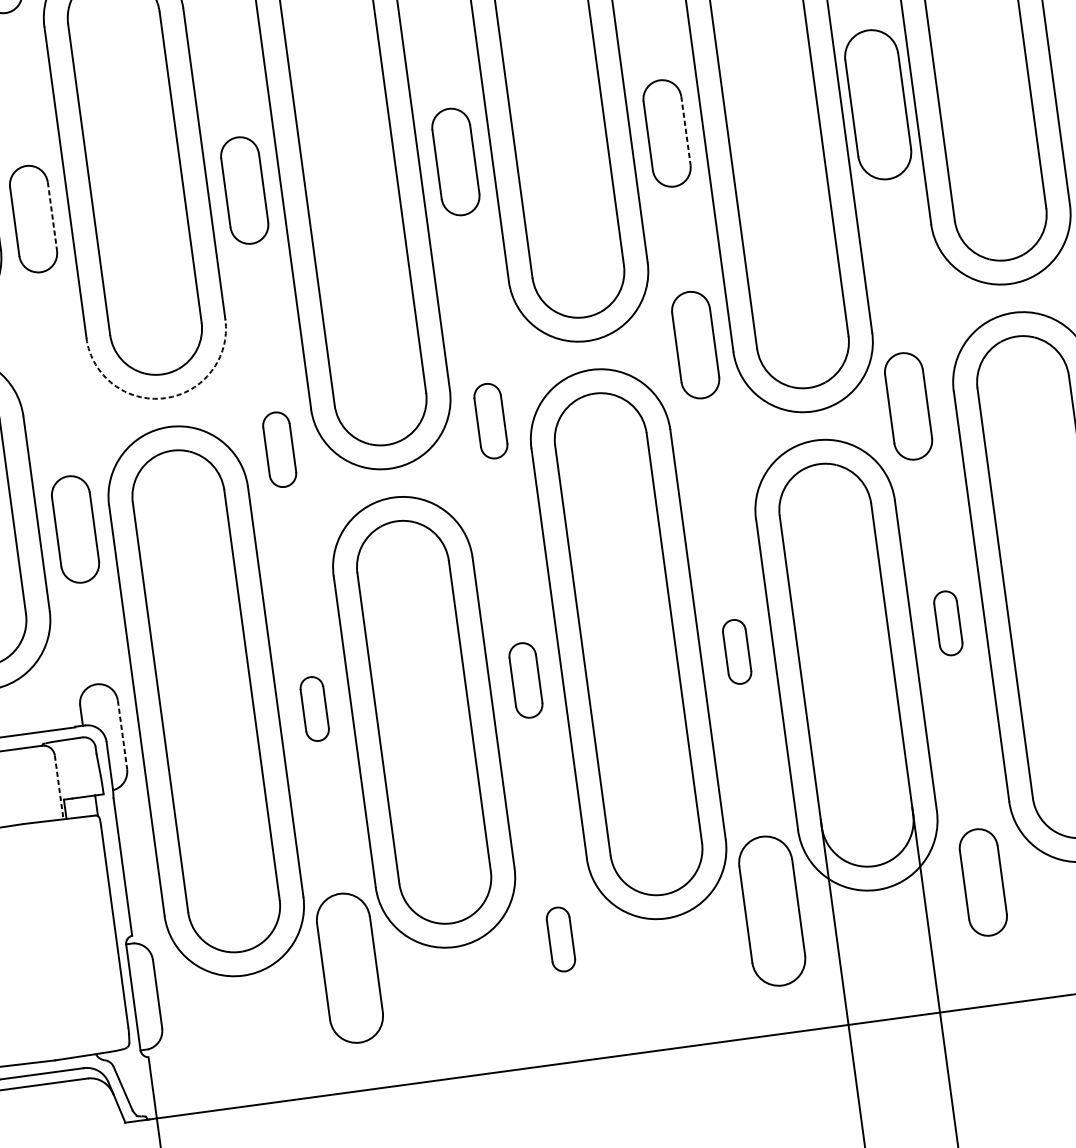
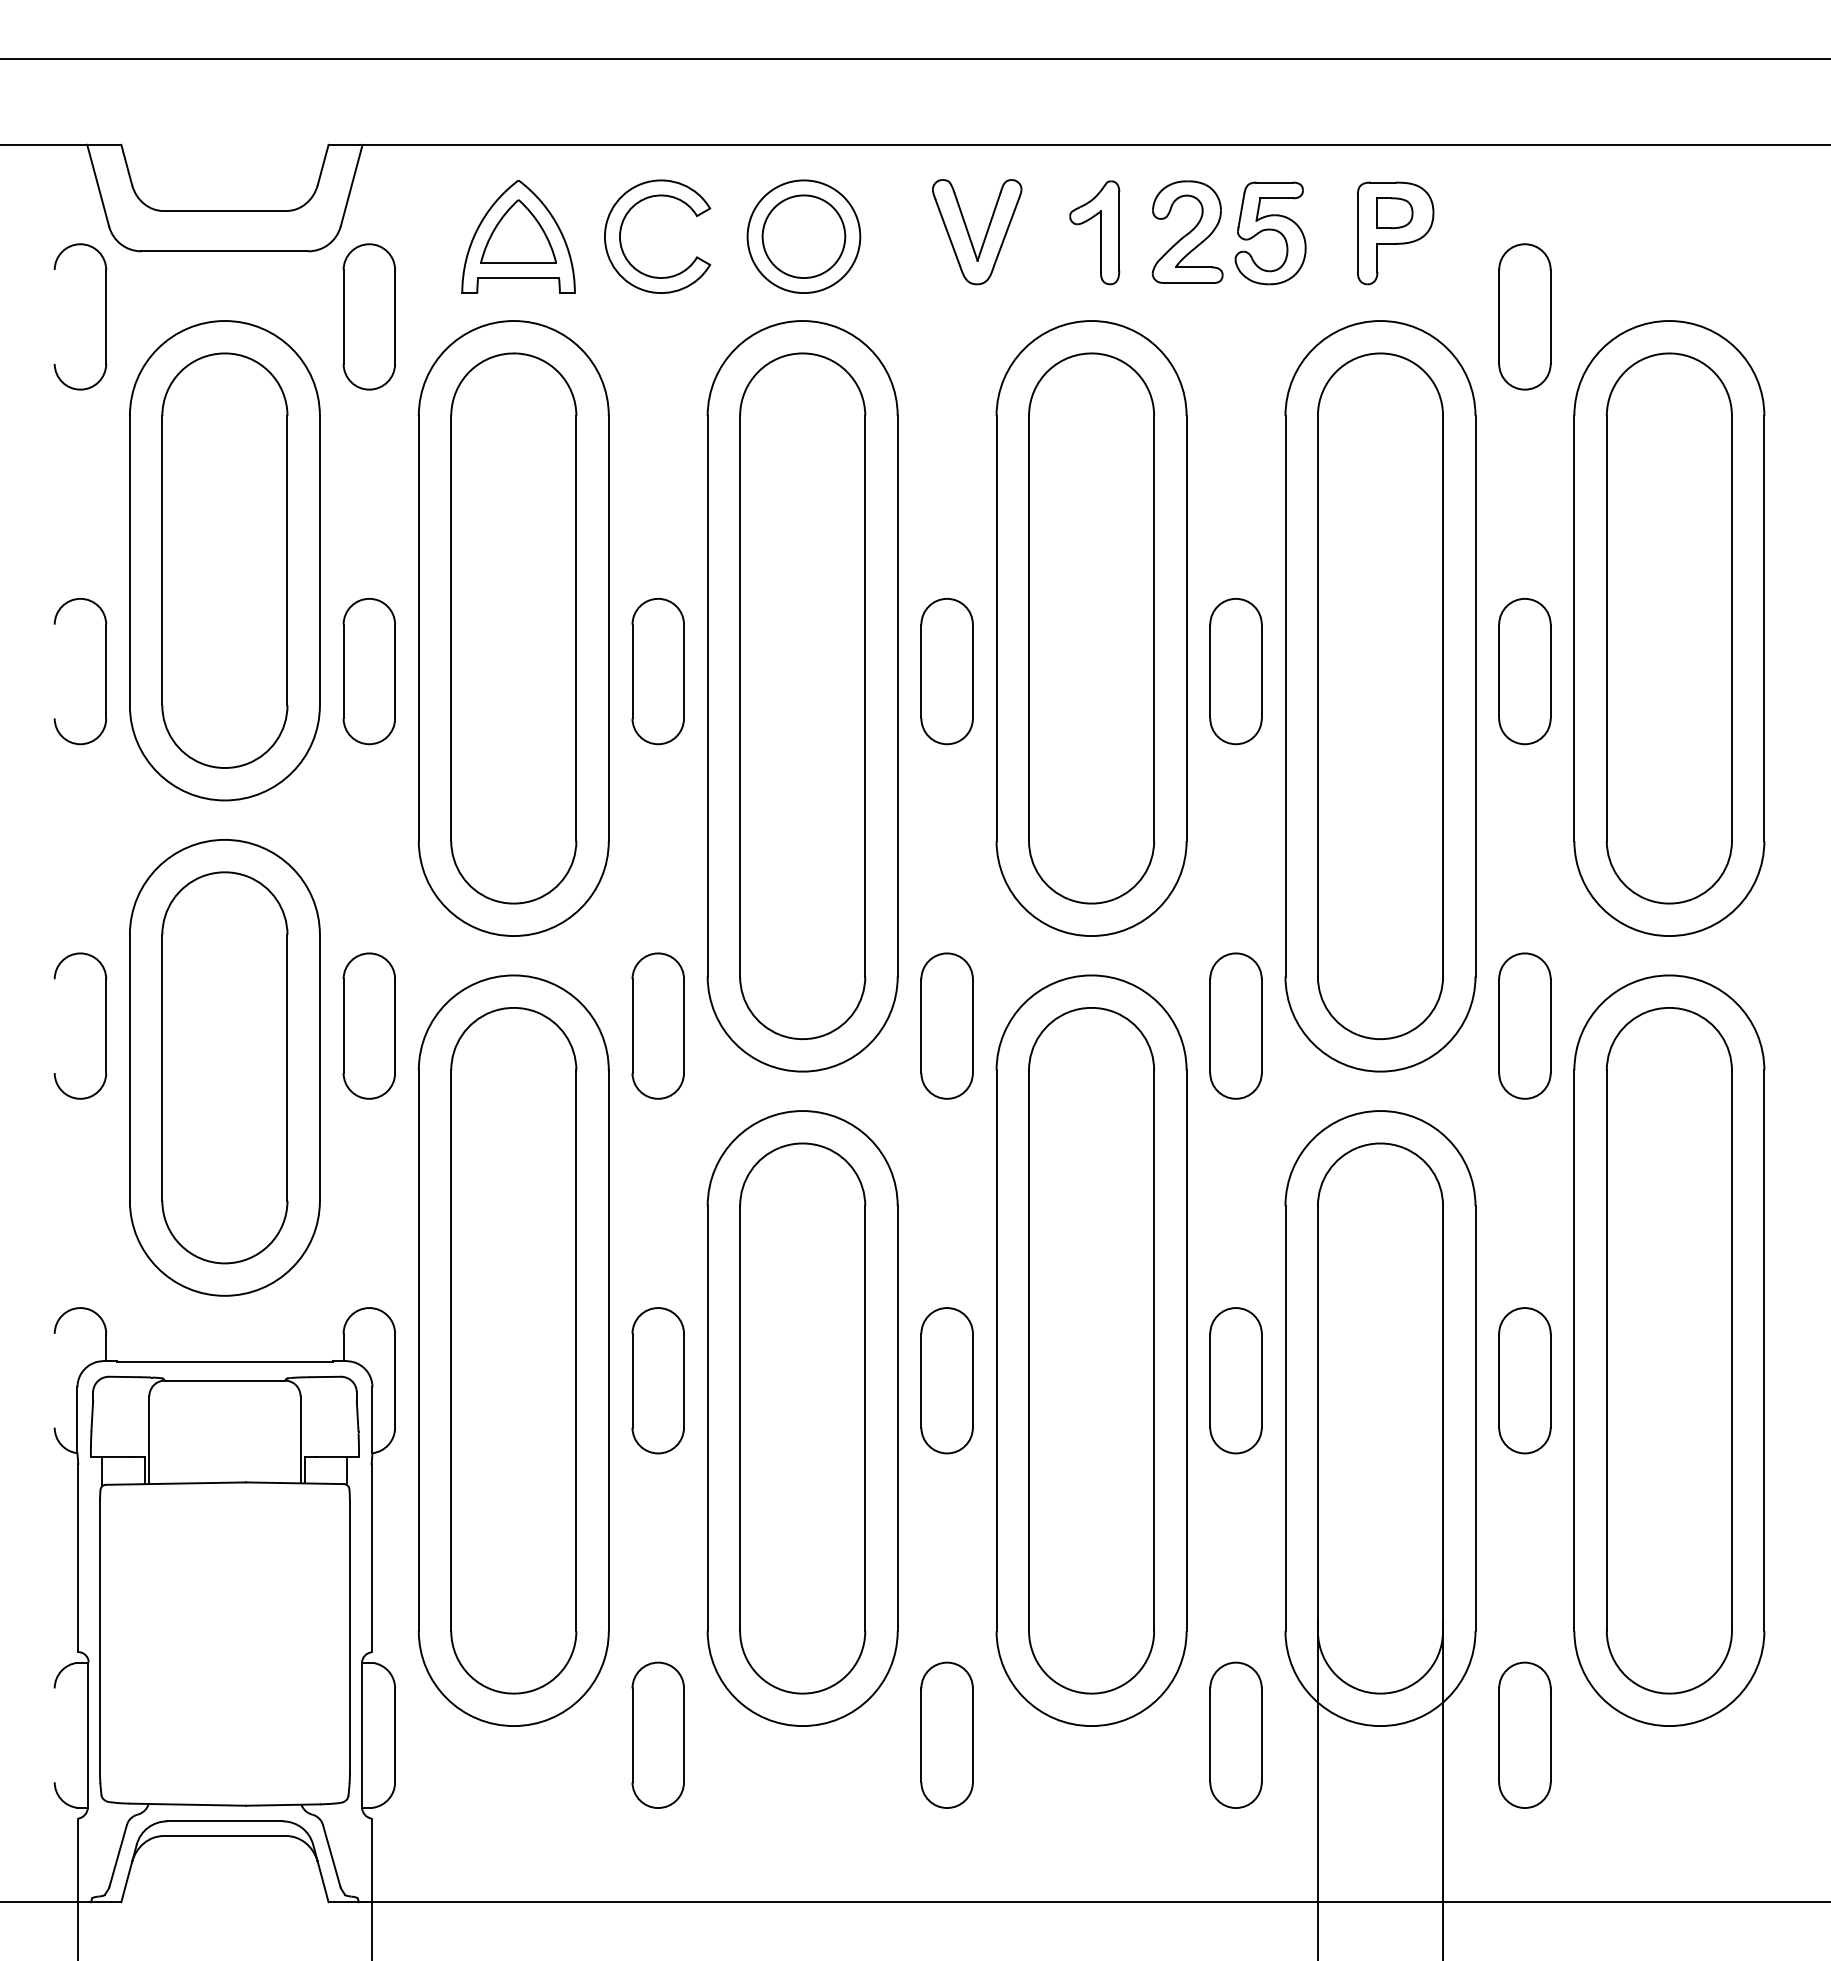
part: (877, 104) -> (1524, 671), size x0.71
line: (685, 130) -> (1261, 671), dashed -> solid
line: (52, 216) -> (395, 671), dashed -> solid
part: (695, 344) -> (1235, 1025), moved
arc: (165, 398) -> (513, 936), dashed -> solid
part: (908, 406) -> (1524, 1025), moved
part: (490, 420) -> (946, 1025), size x1.43
part: (279, 449) -> (657, 1025), size x1.43
part: (74, 529) -> (368, 1025), moved
part: (947, 623) -> (1524, 1380), size x1.67
part: (736, 651) -> (1235, 1380), size x1.67
part: (525, 680) -> (946, 1380), size x1.43
part: (314, 708) -> (657, 1380), size x1.67
line: (122, 734) -> (395, 1380), dashed -> solid
line: (59, 787) -> (300, 1439), dashed -> solid
part: (771, 910) -> (1235, 1734), size x0.71
part: (560, 939) -> (946, 1734), size x1.67
part: (349, 967) -> (657, 1734), size x0.71

